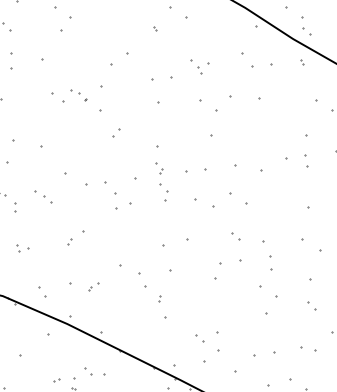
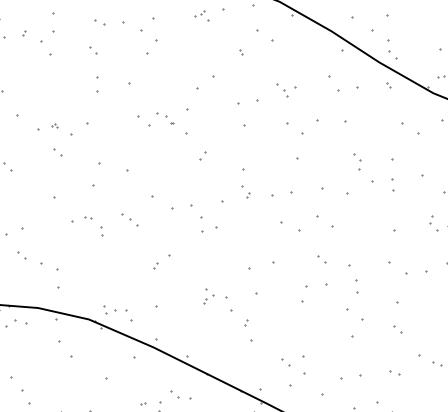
part: (164, 192) -> (357, 161), moved
part: (22, 248) -> (109, 309), moved
part: (93, 287) -> (208, 299), moved
part: (308, 349) -> (394, 372), size x0.62

